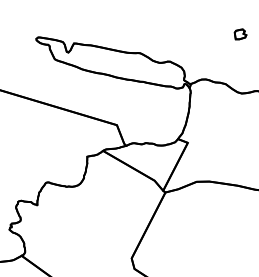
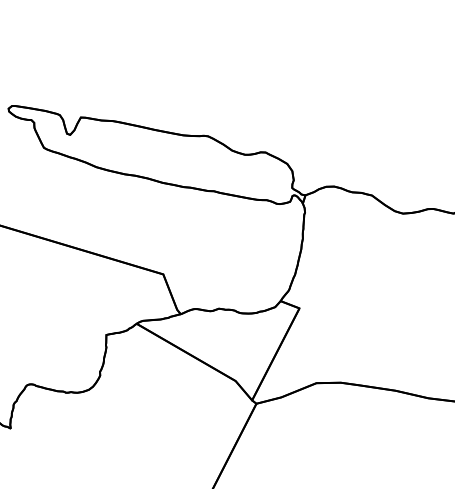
part: (240, 34) -> (400, 100), removed

